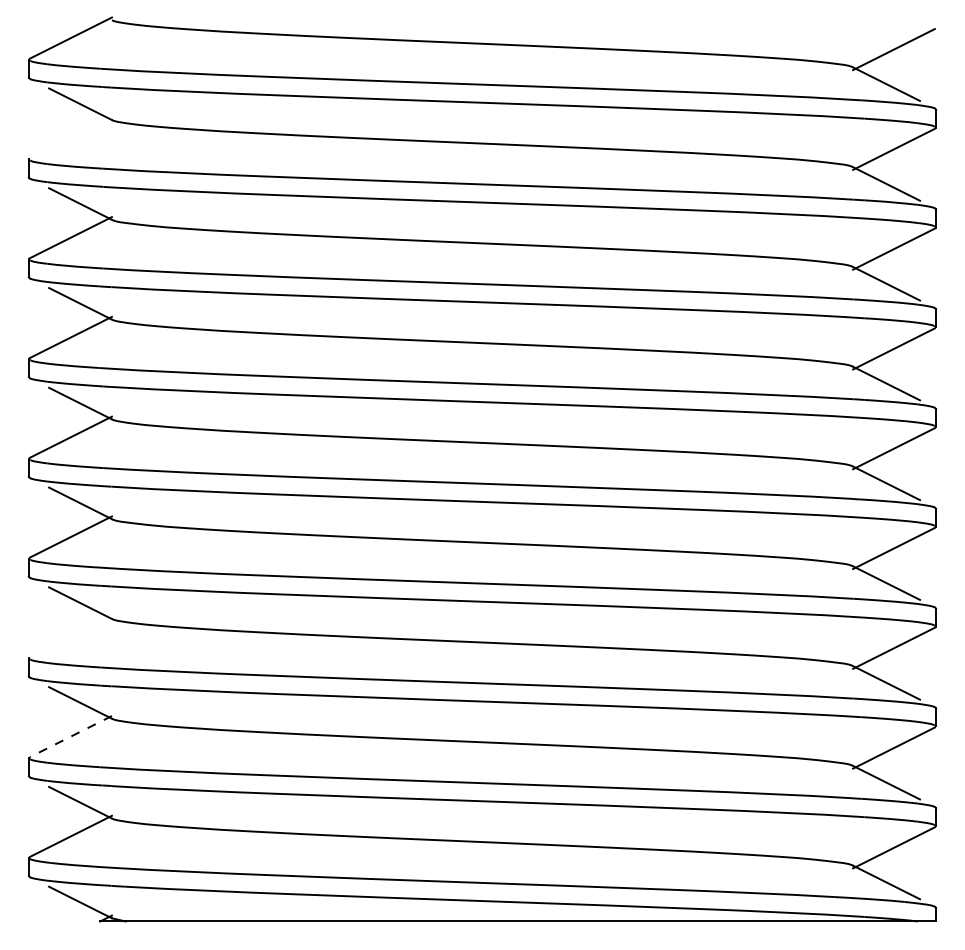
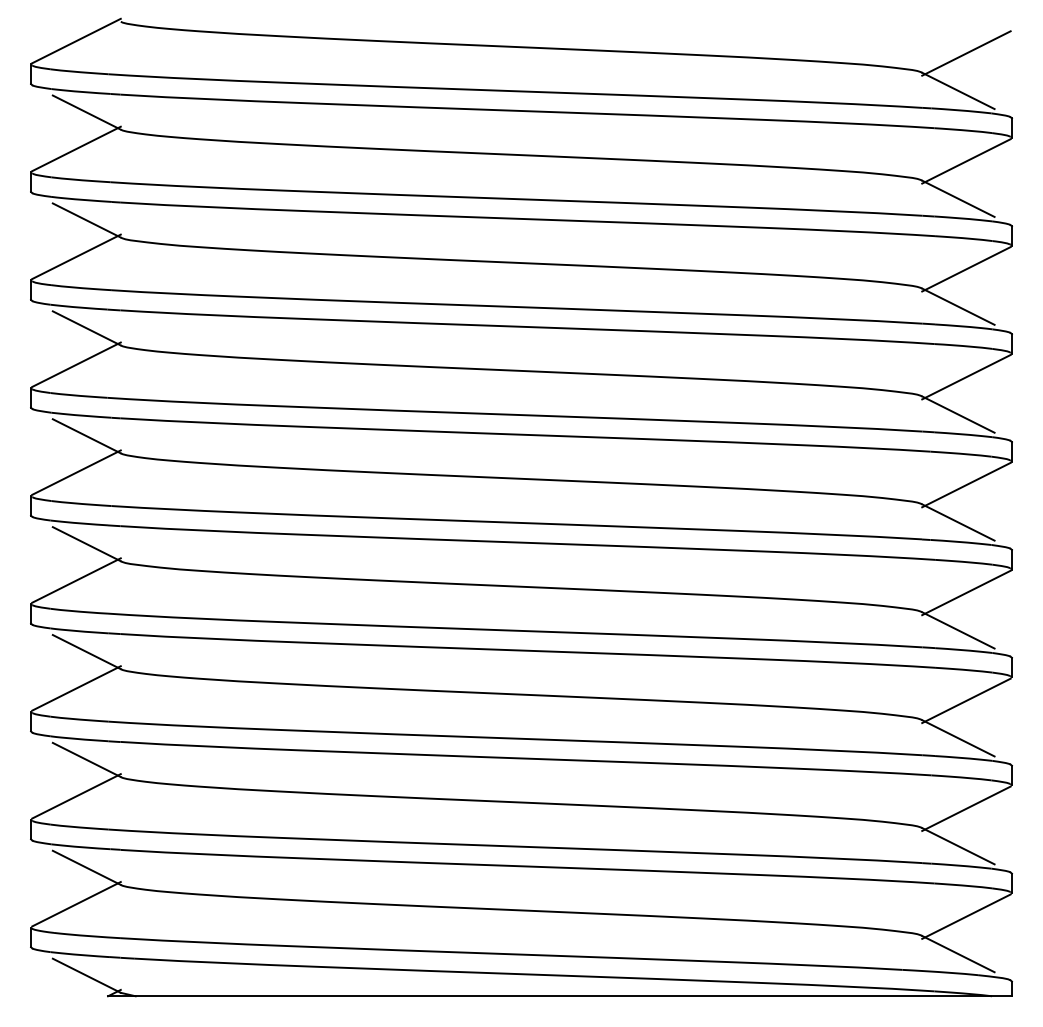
line: (70, 137) -> (76, 148), added
line: (70, 636) -> (76, 688), added
line: (70, 736) -> (76, 796), dashed -> solid

